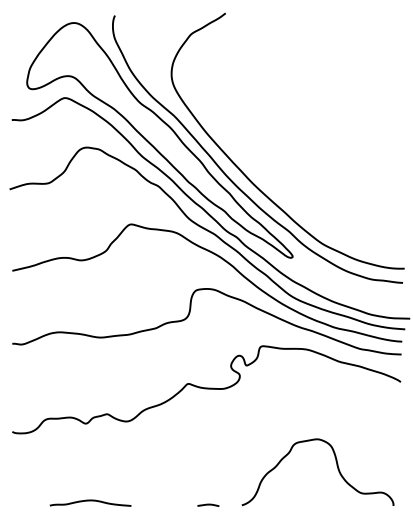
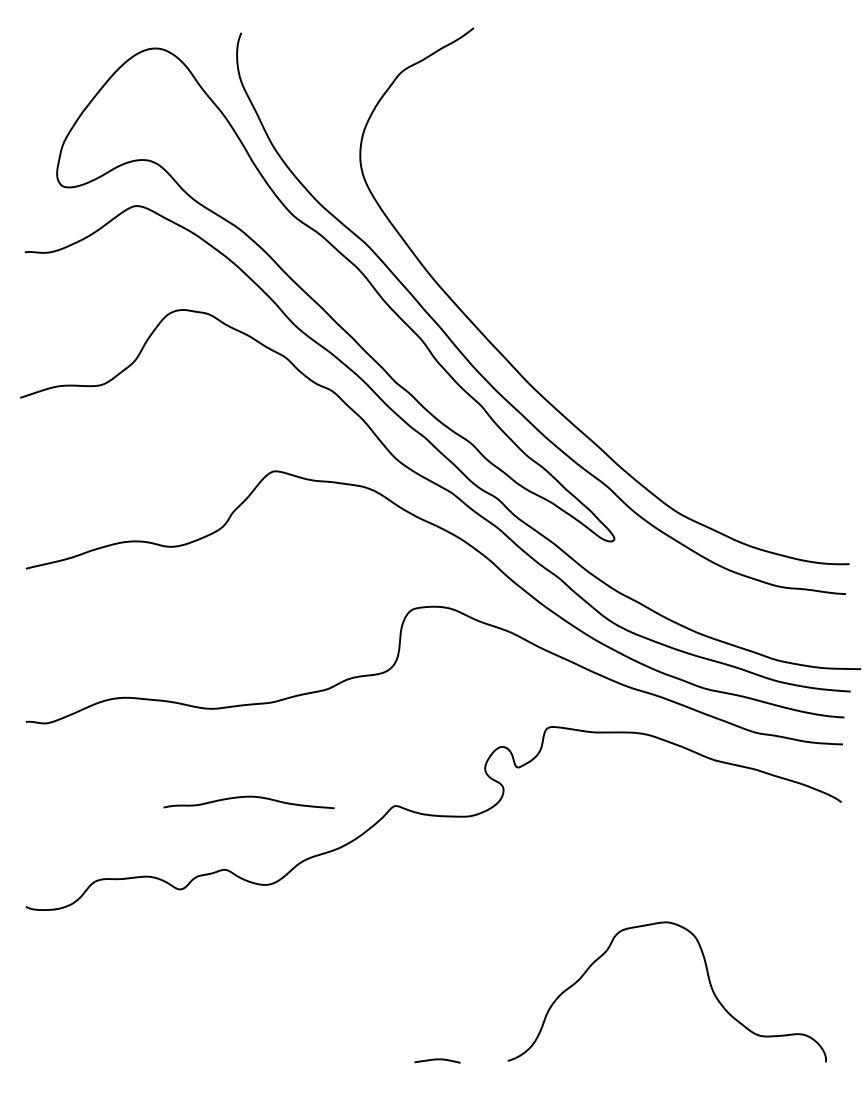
curve: (90, 501) -> (248, 798), moved

